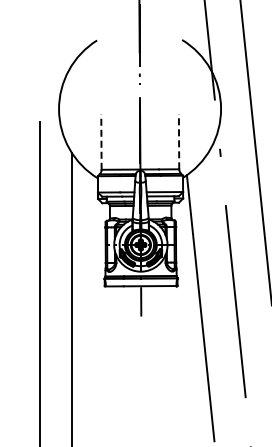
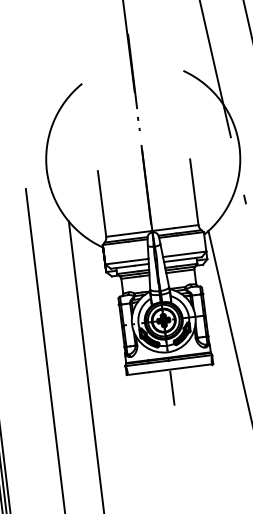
line: (179, 141) -> (194, 191), dashed -> solid
line: (101, 142) -> (102, 204), dashed -> solid

